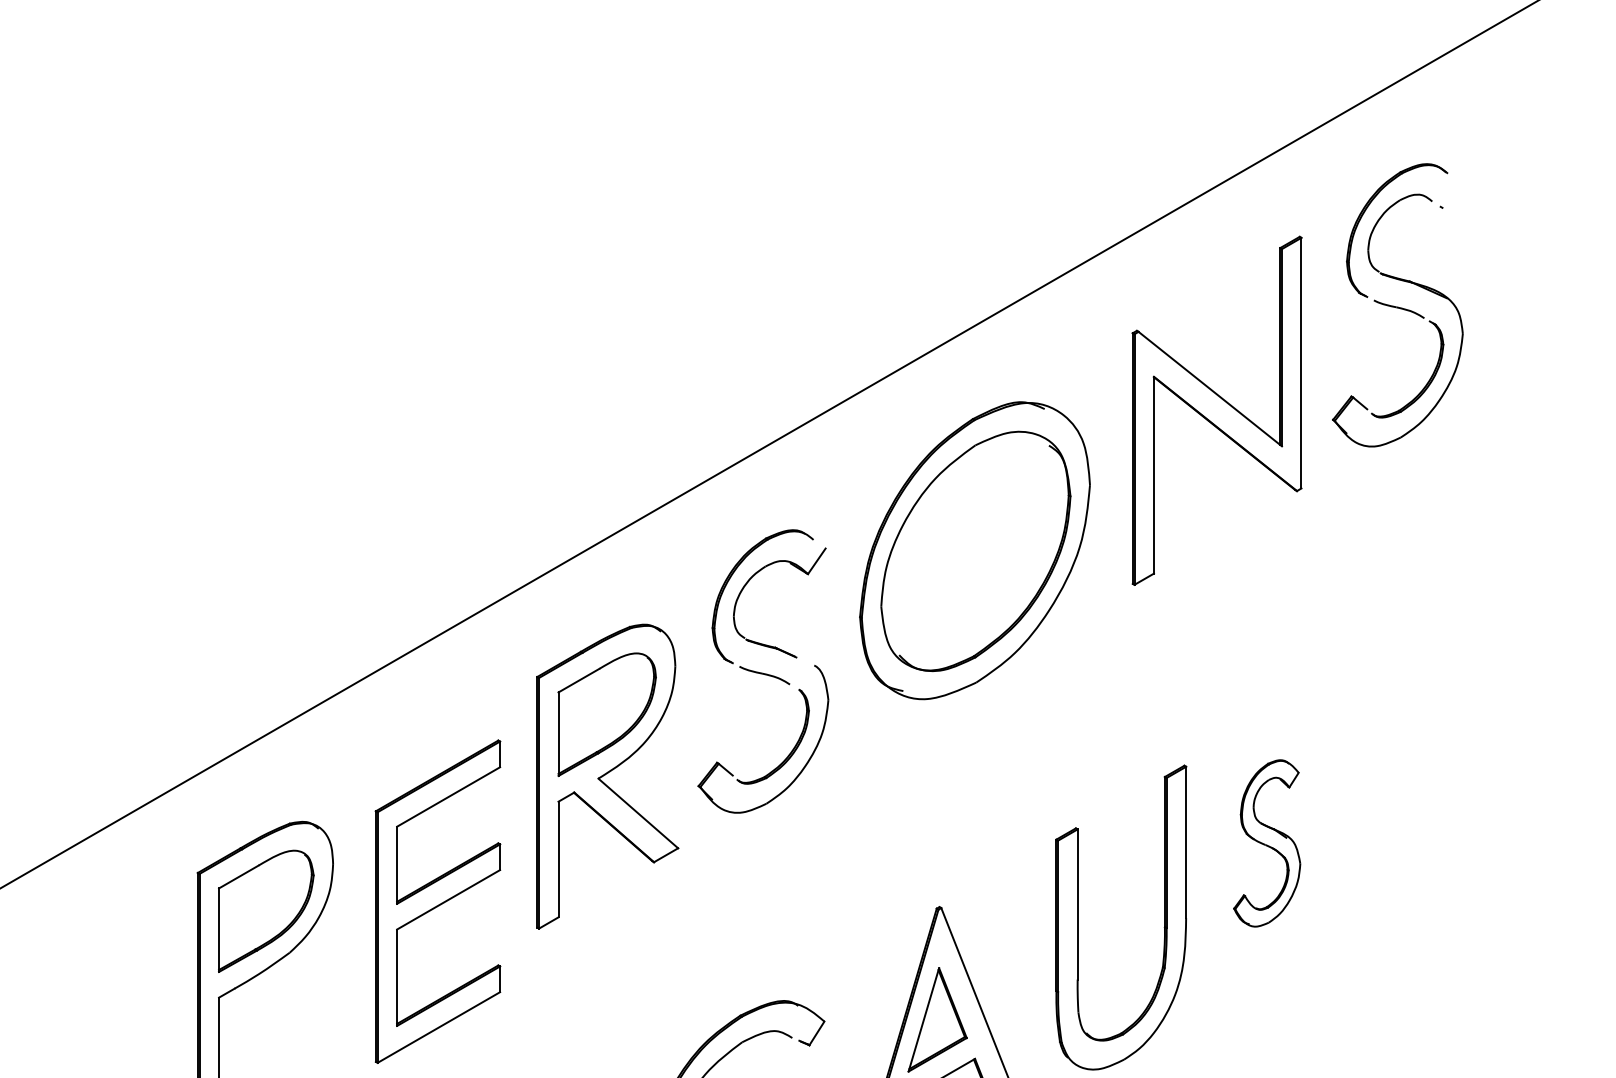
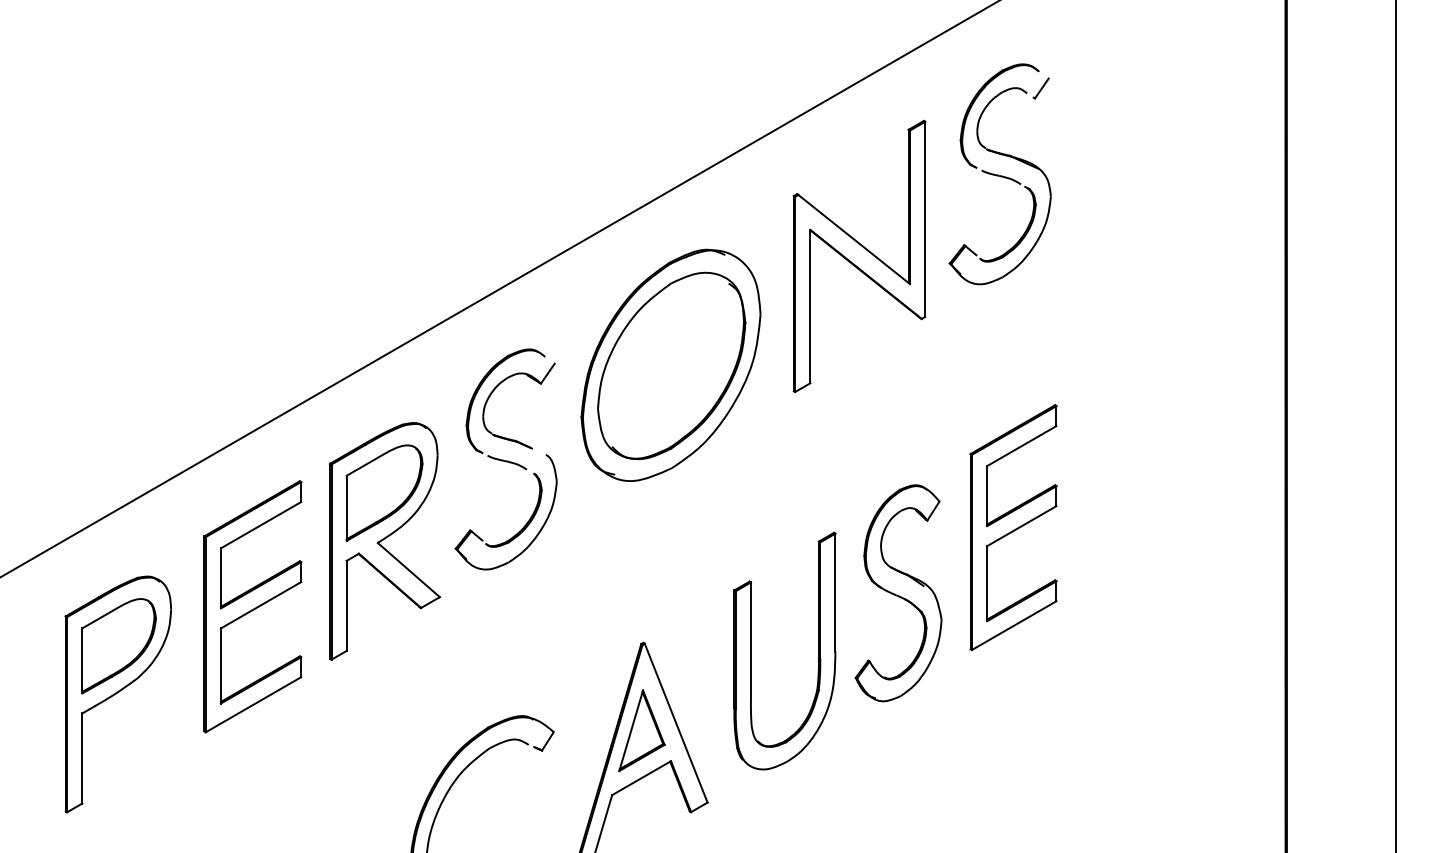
line: (1450, 195) -> (1041, 88), added
part: (1414, 758) -> (1013, 527), added
part: (1267, 843) -> (898, 593), size x1.67
part: (437, 901) -> (252, 606), moved

